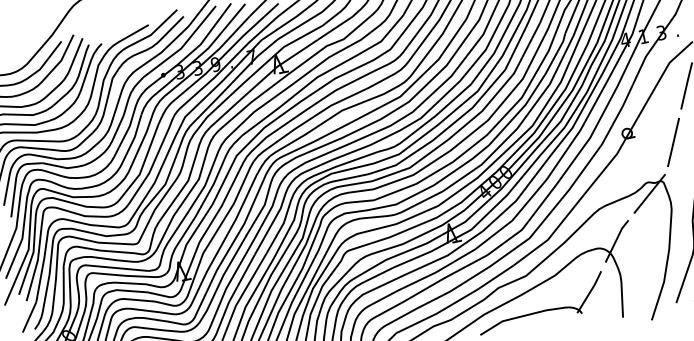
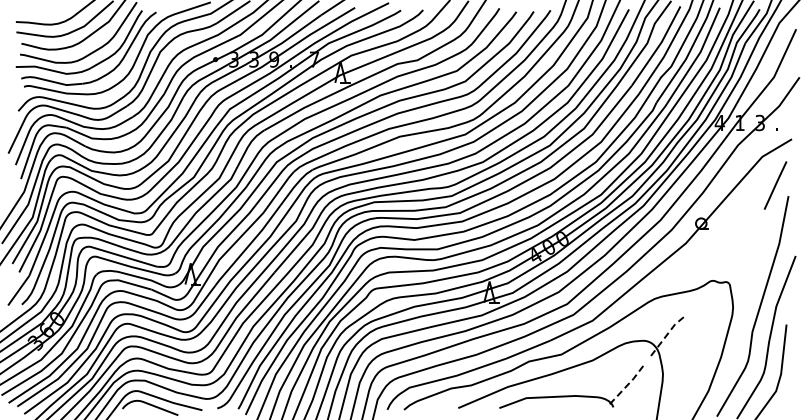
line: (673, 142) -> (749, 243), removed
line: (649, 194) -> (711, 293), removed
line: (616, 240) -> (666, 336), solid -> dashed
line: (590, 292) -> (626, 386), solid -> dashed

